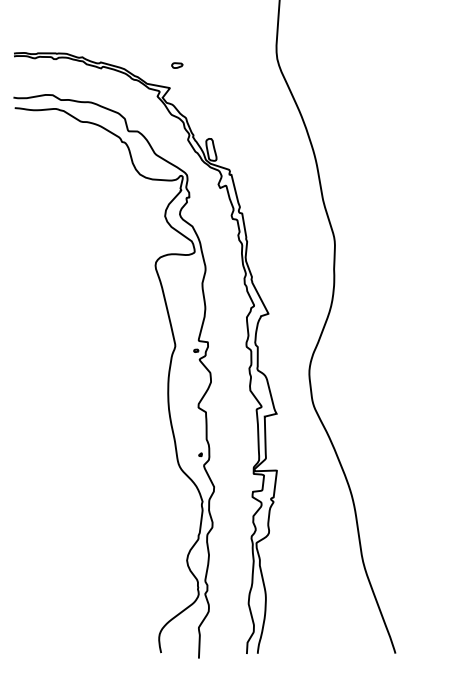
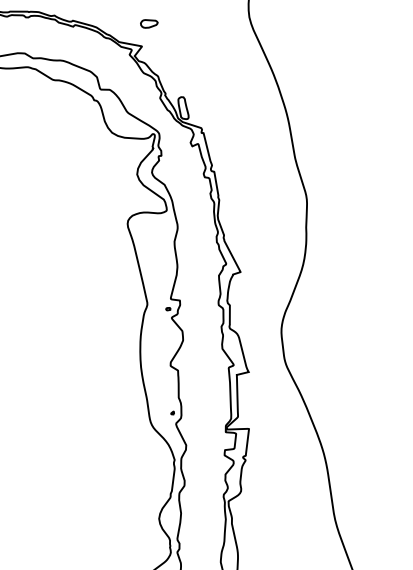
part: (177, 65) -> (149, 23), size x1.6

